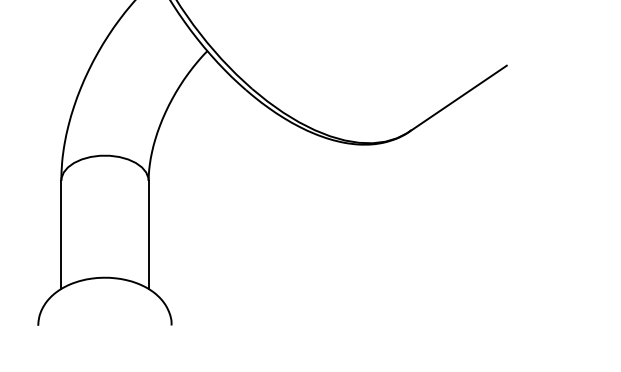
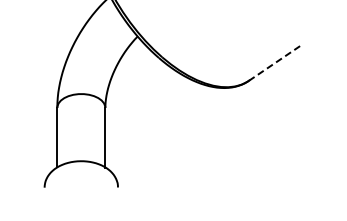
line: (459, 98) -> (276, 62), solid -> dashed

